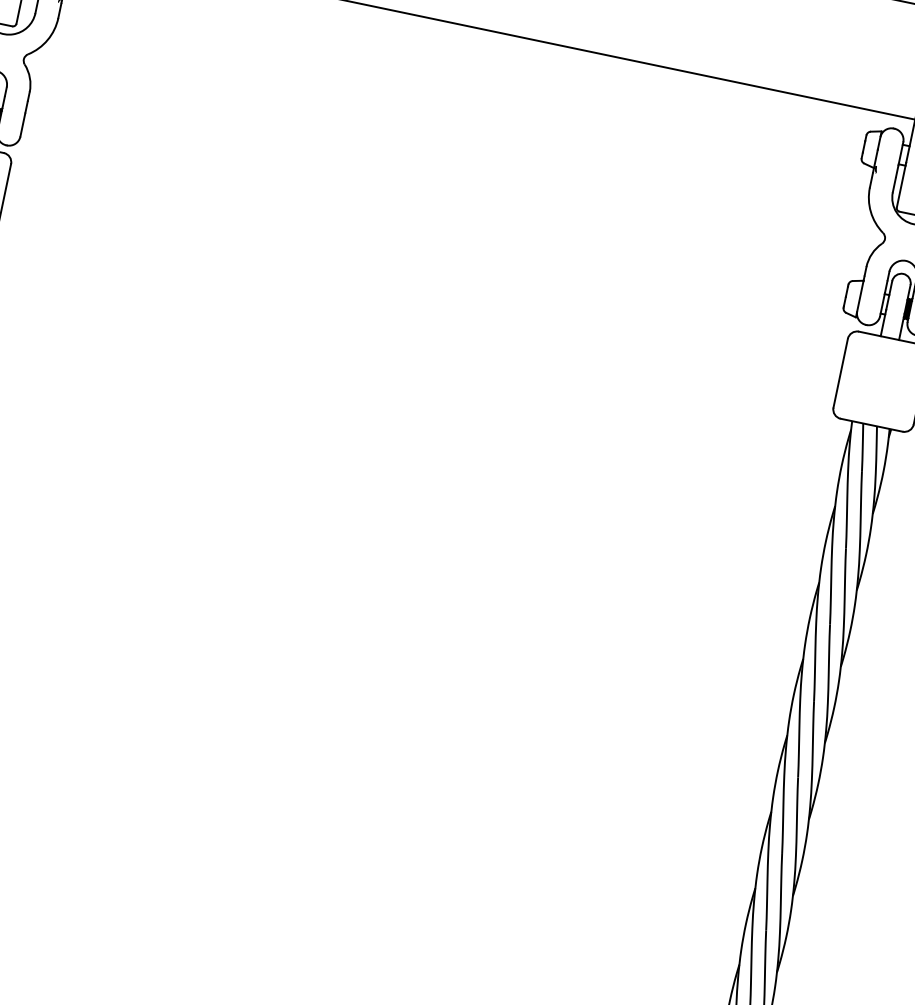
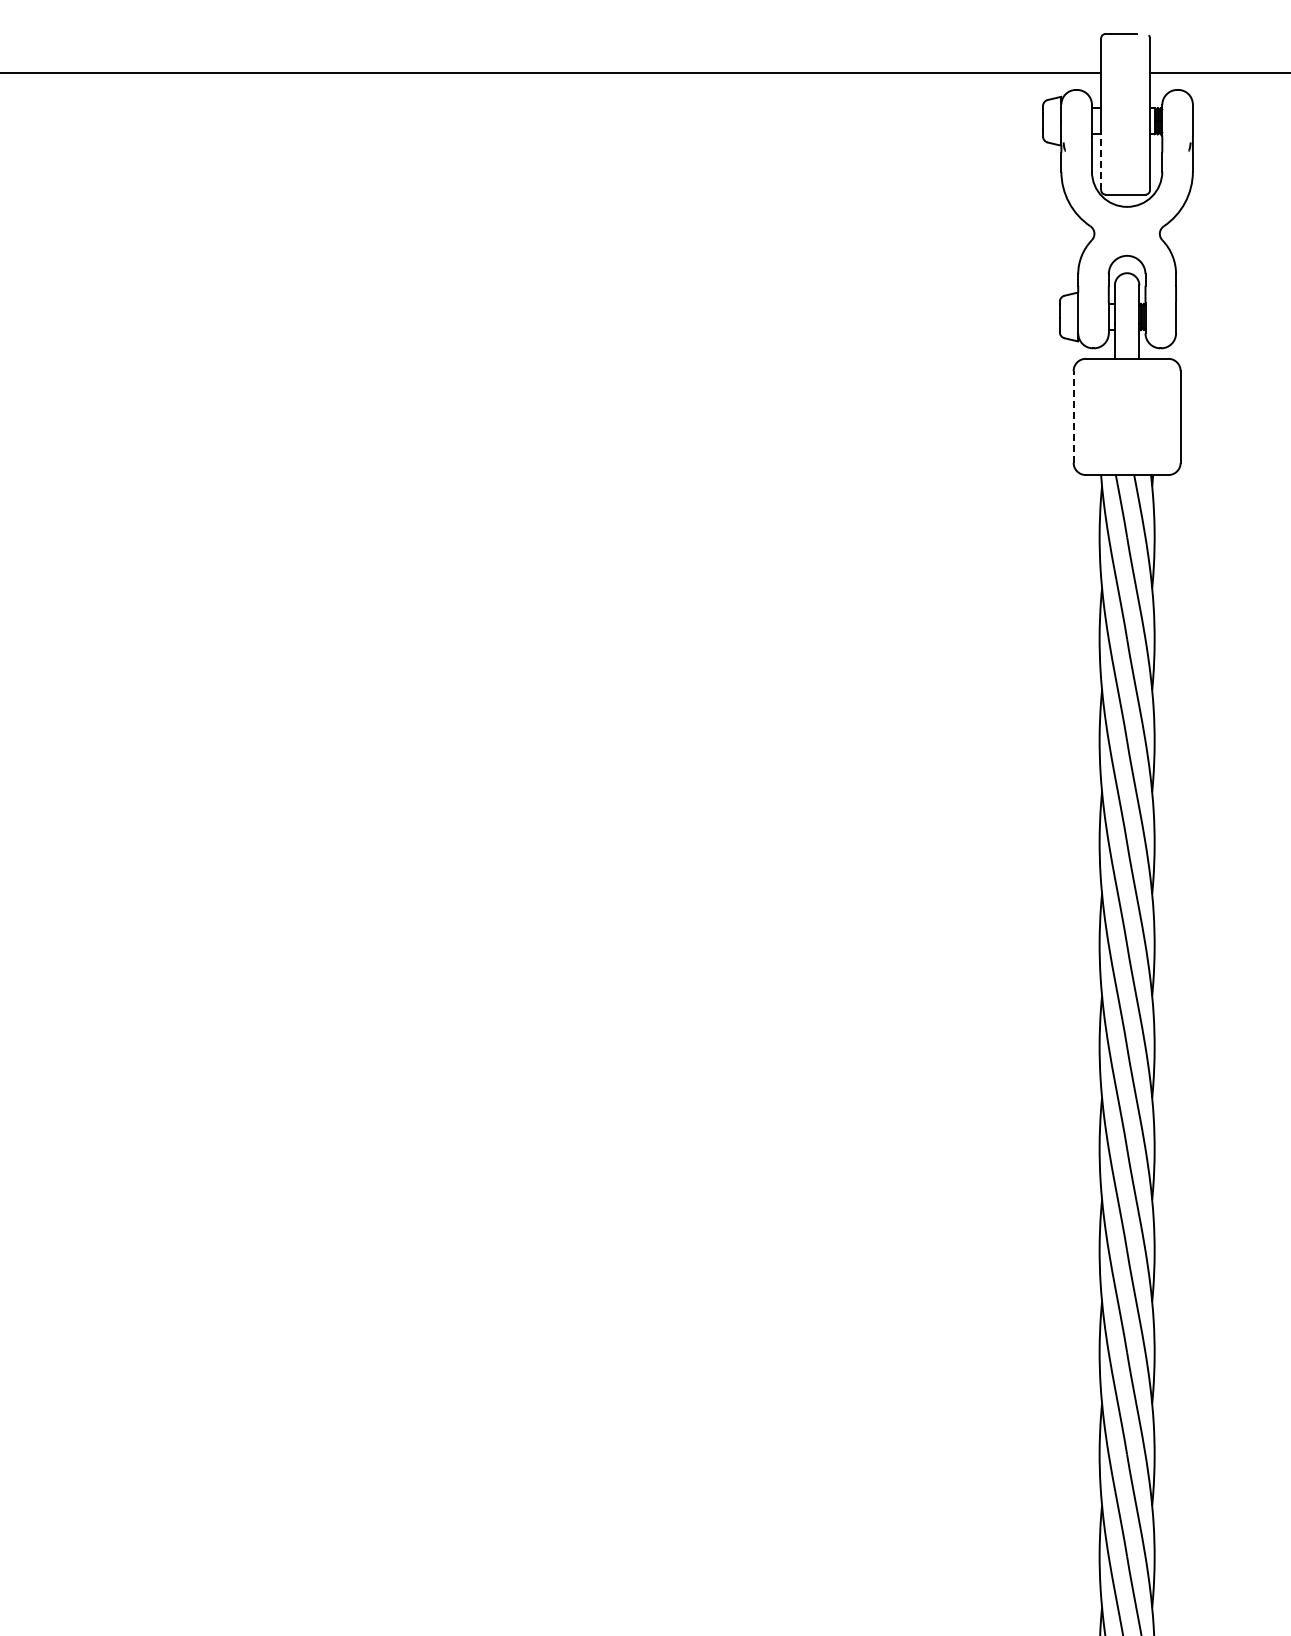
line: (901, 185) -> (1101, 160), solid -> dashed
line: (840, 372) -> (1073, 416), solid -> dashed

